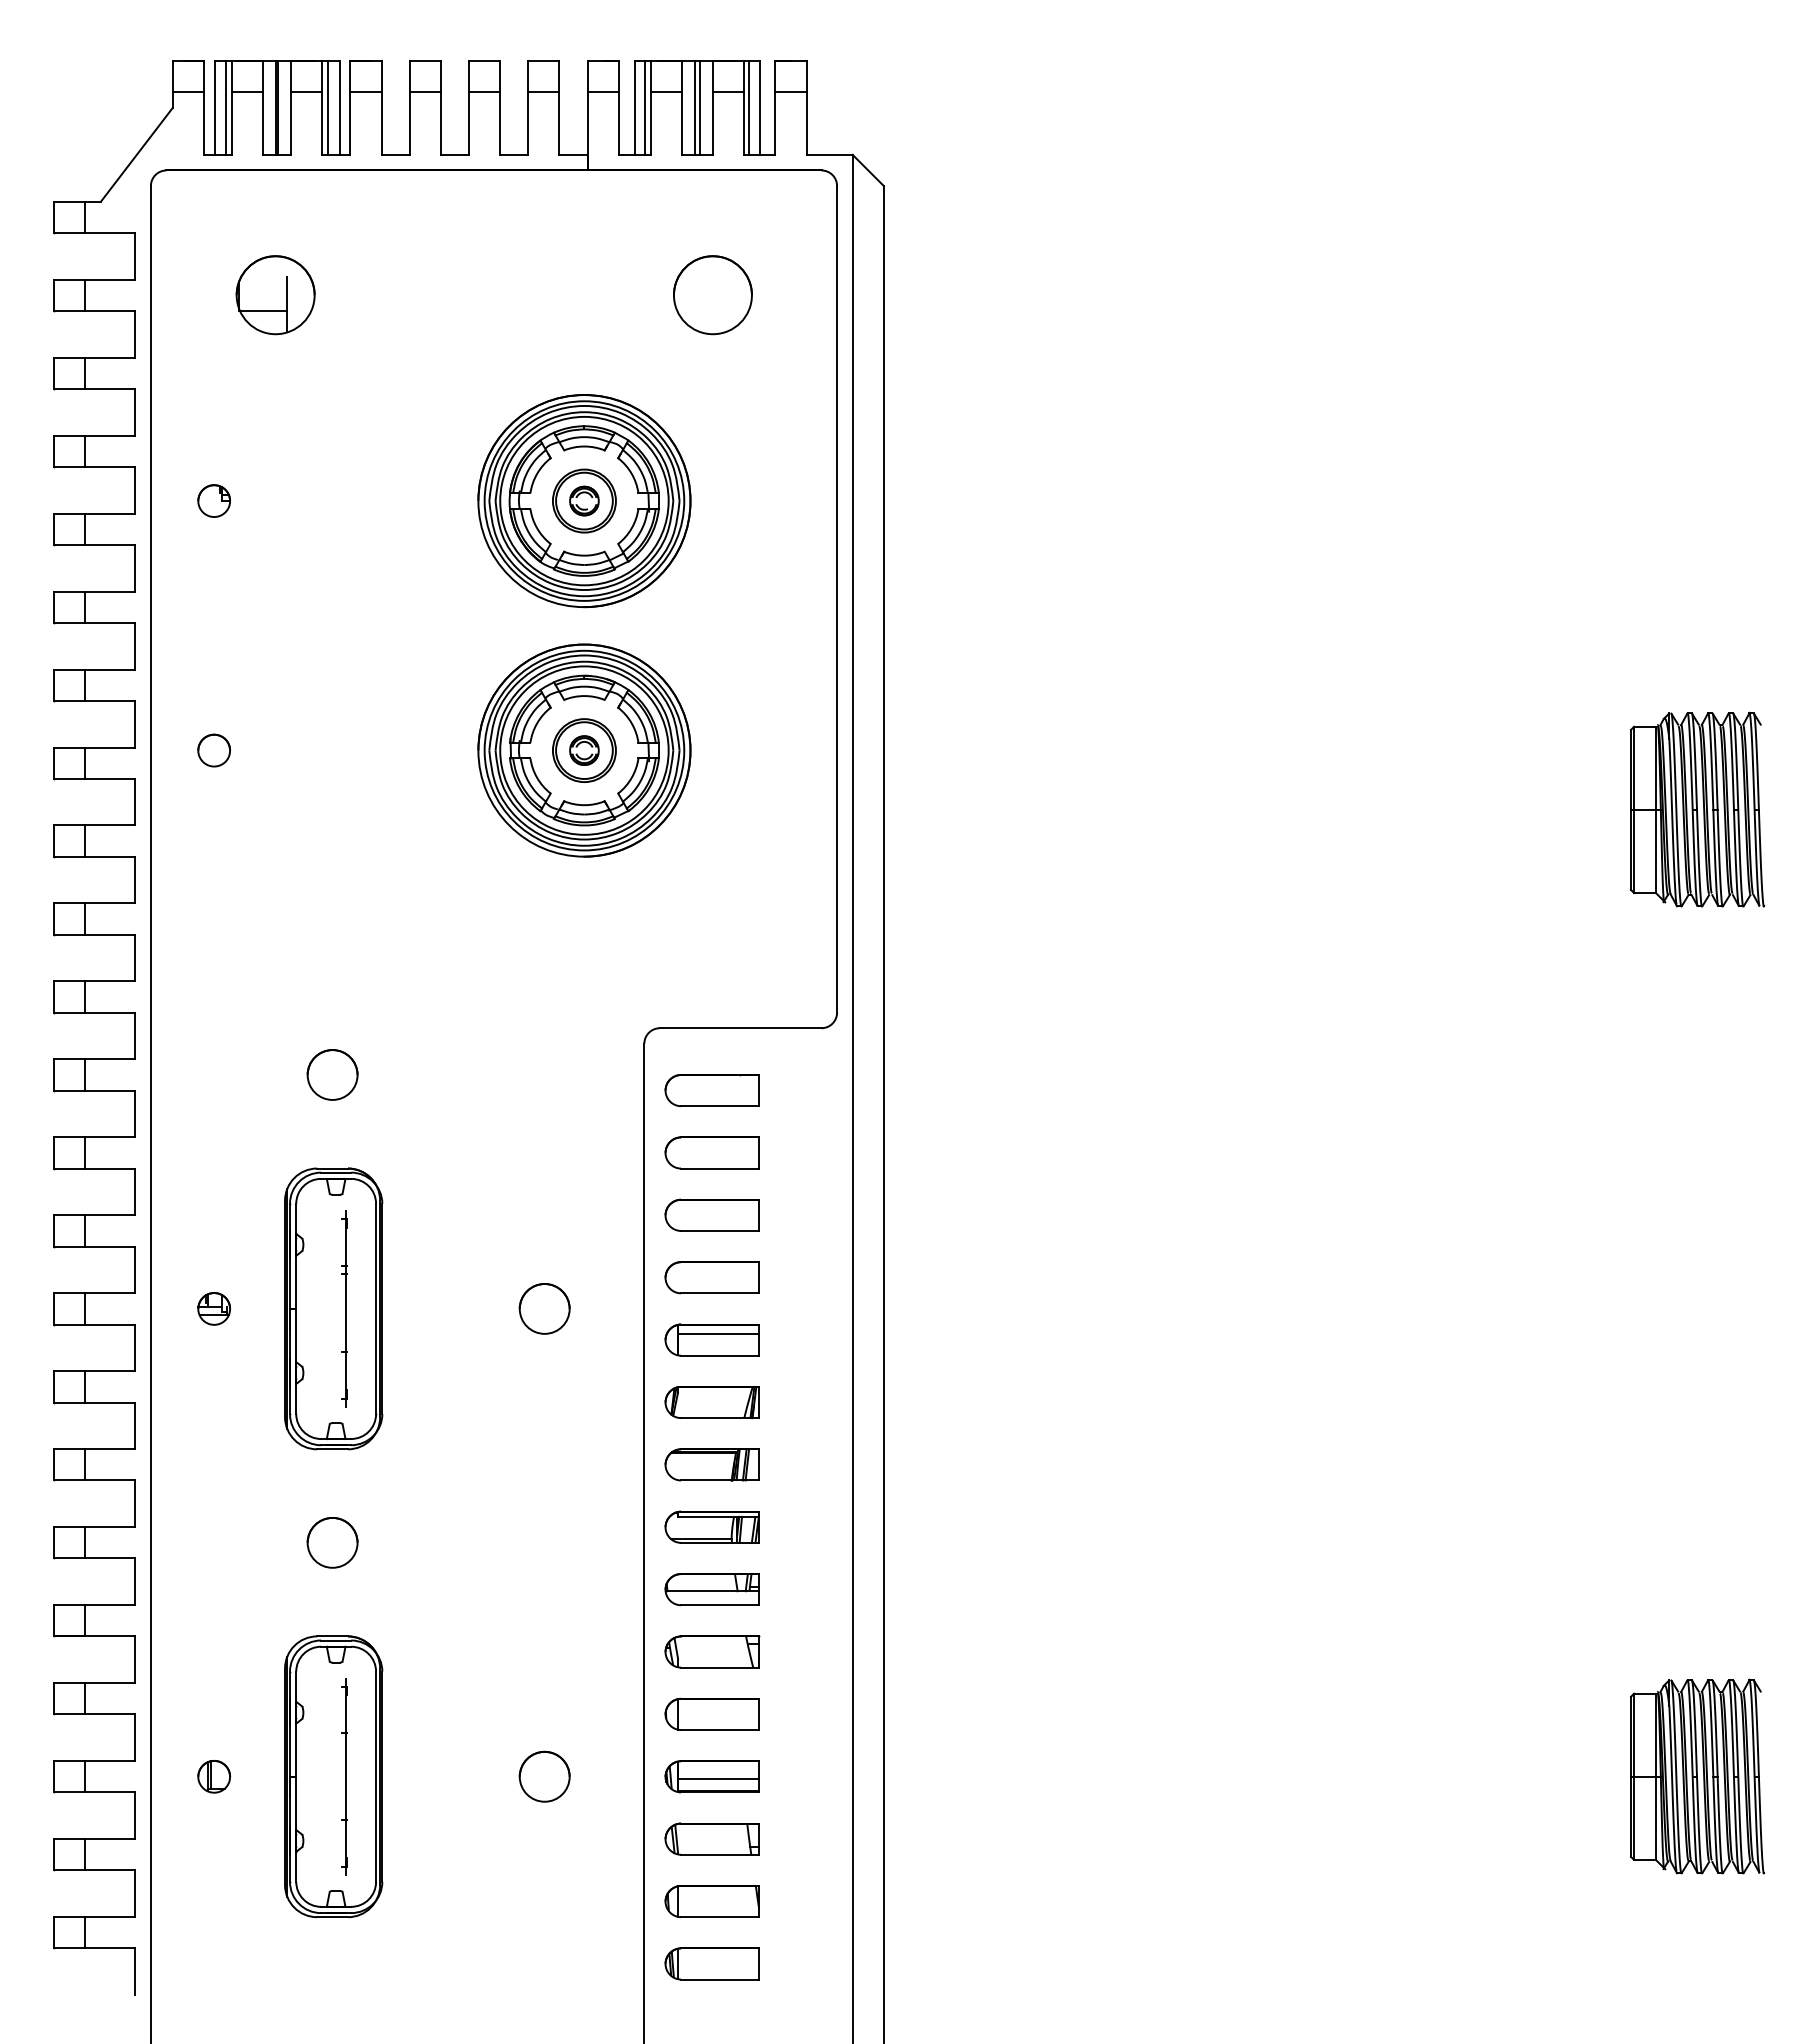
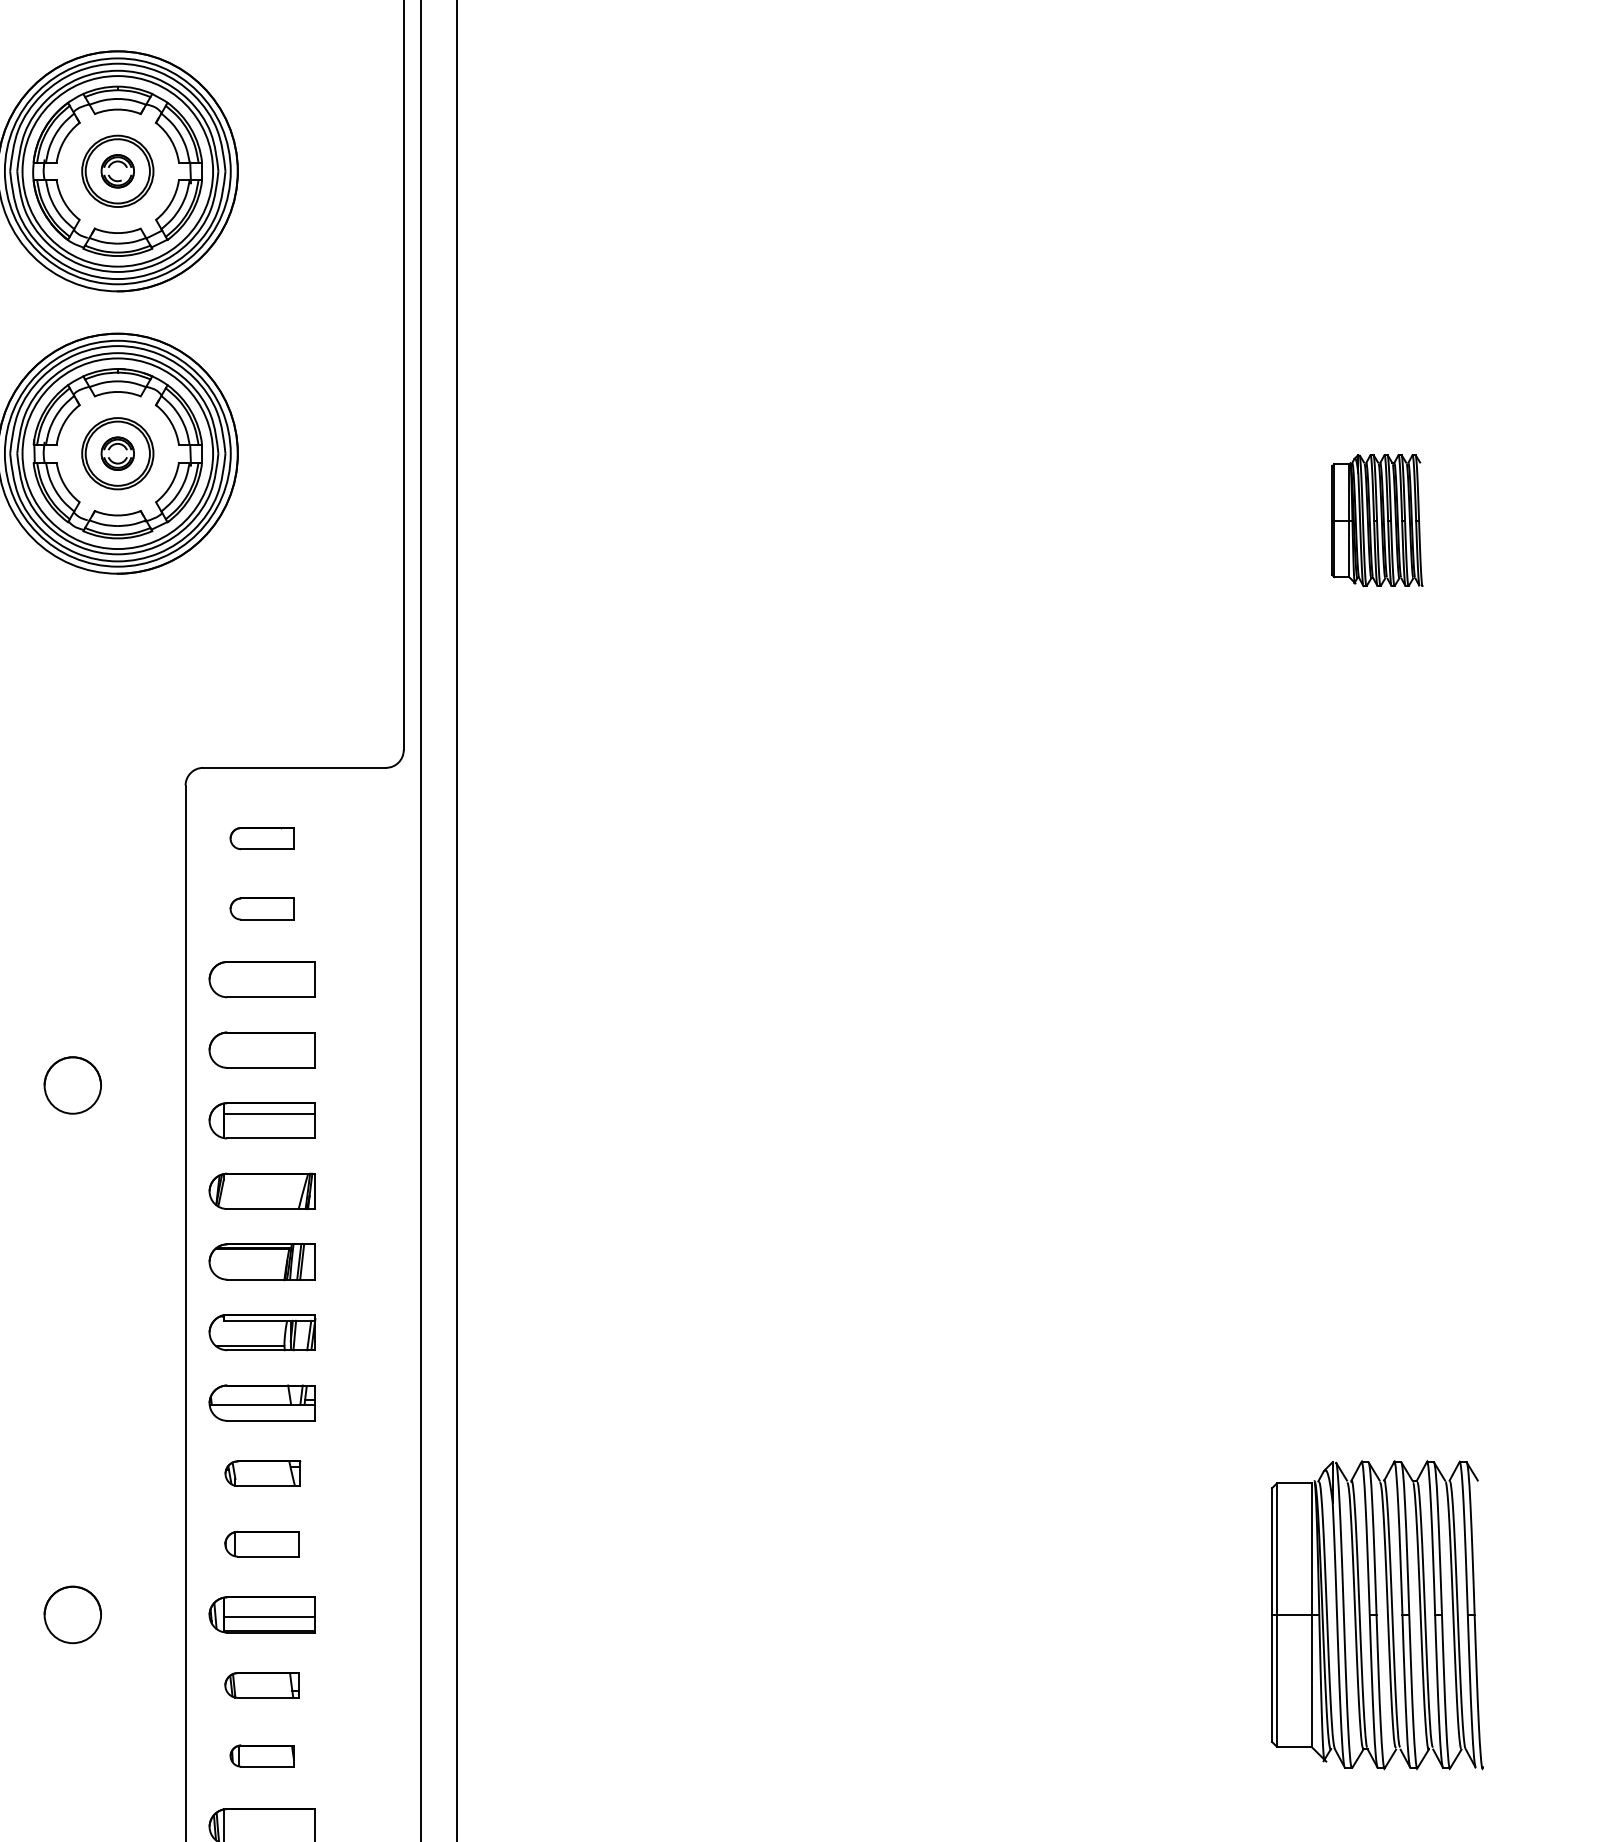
part: (1697, 809) -> (1377, 520), size x0.6
part: (711, 1090) -> (261, 838), size x0.6
part: (711, 1152) -> (261, 908), size x0.6
part: (712, 1651) -> (262, 1473), size x0.7
part: (711, 1713) -> (261, 1543), size x0.7
part: (1697, 1776) -> (1377, 1614), size x1.4
part: (711, 1838) -> (261, 1684), size x0.7
part: (711, 1901) -> (261, 1756), size x0.6

